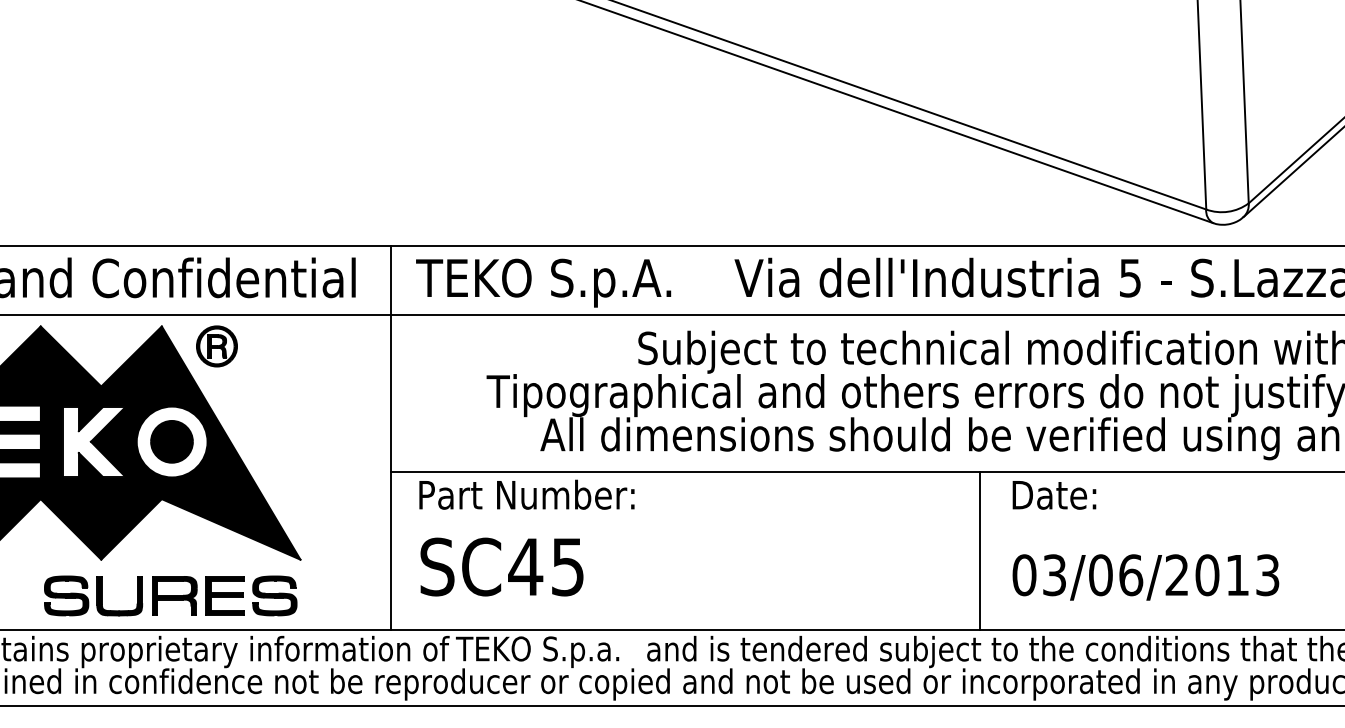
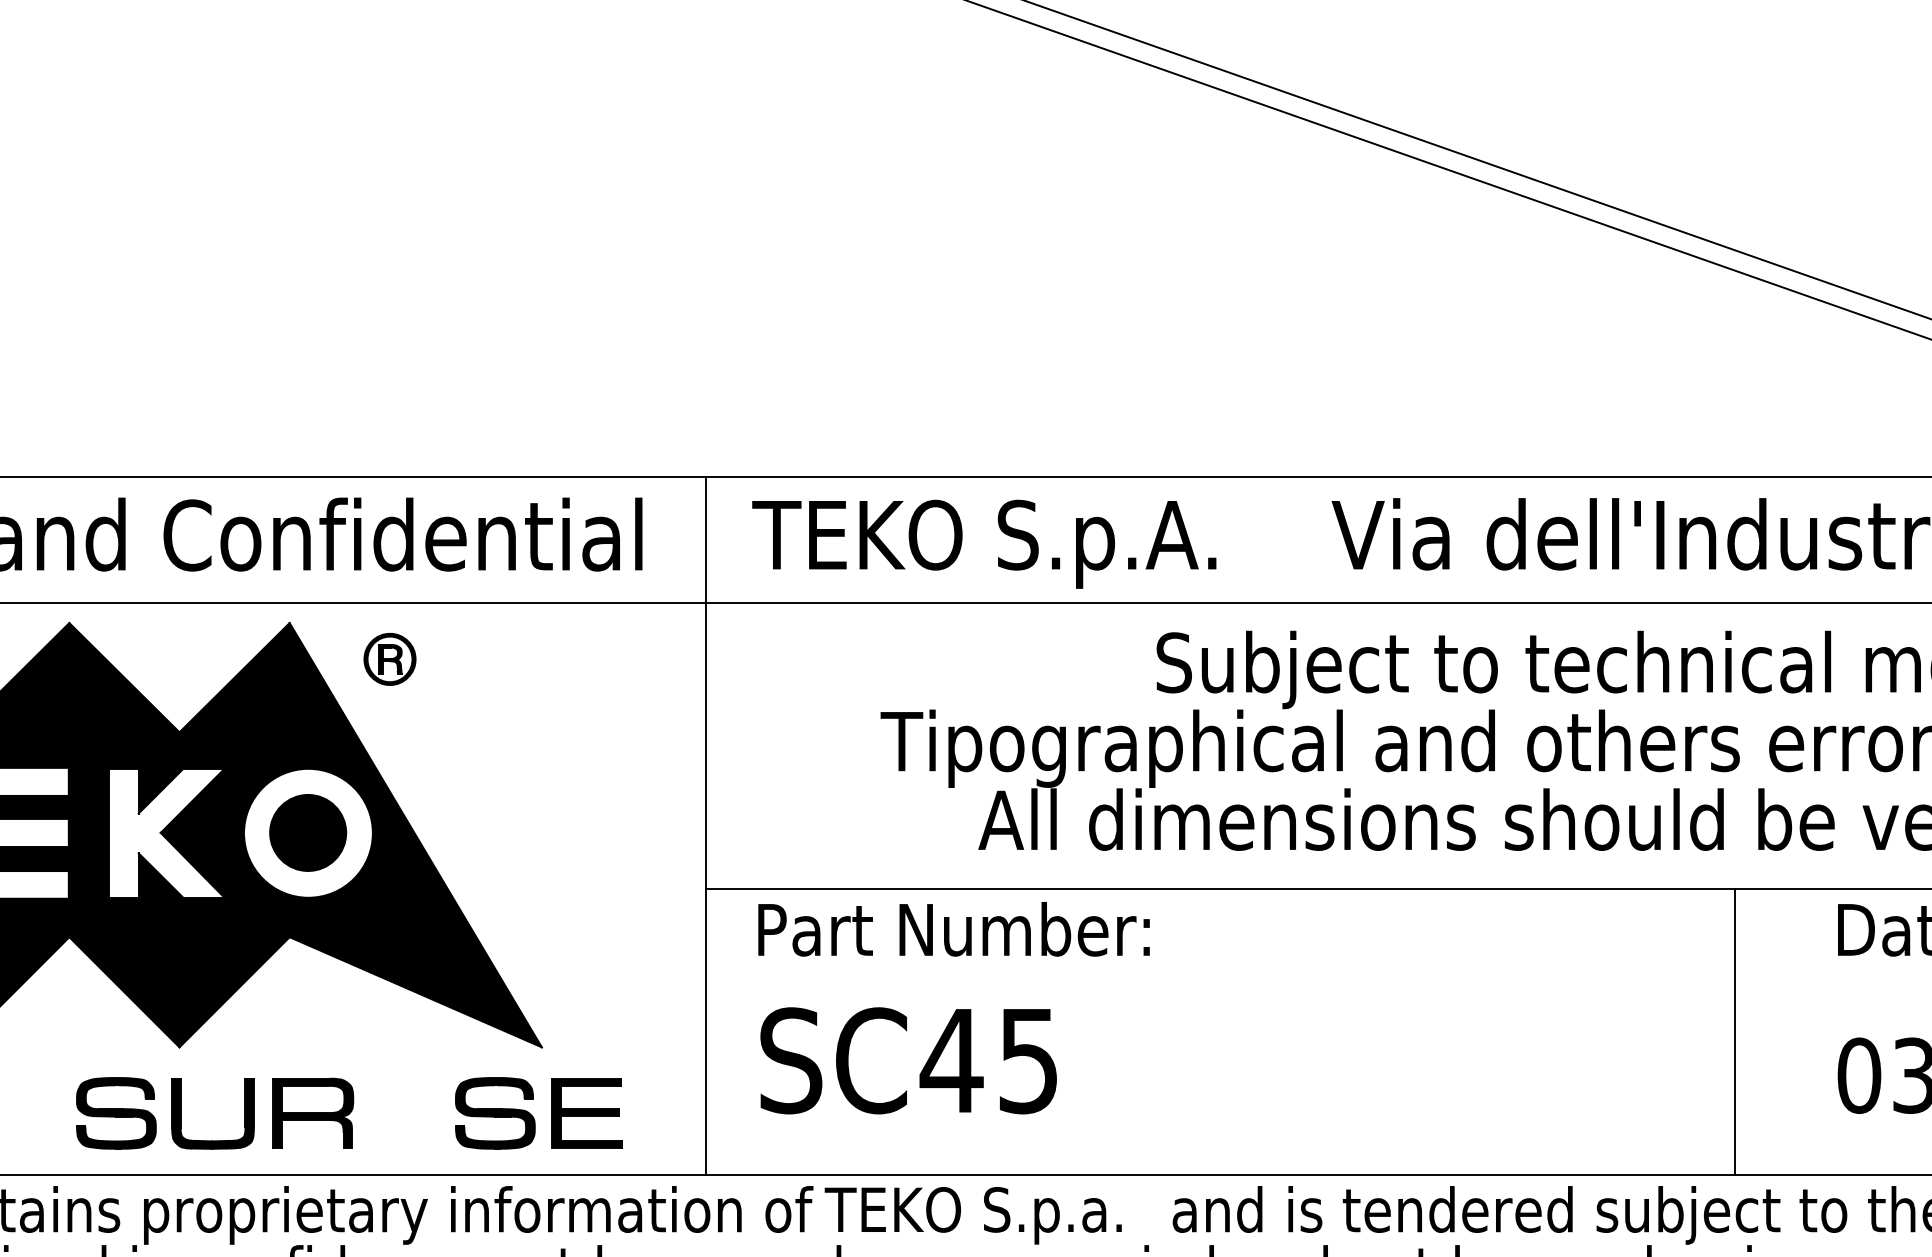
part: (216, 346) -> (389, 659), size x0.7
line: (980, 550) -> (1735, 1030), moved
part: (224, 595) -> (585, 1112), moved

